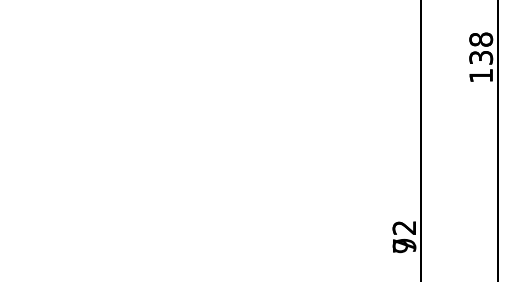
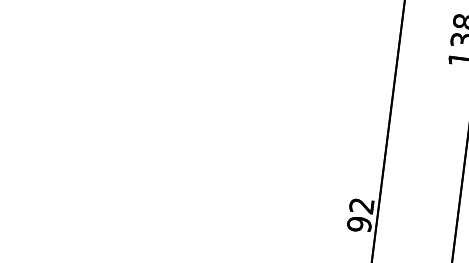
text: (404, 245) -> (359, 224), 72 -> 92

